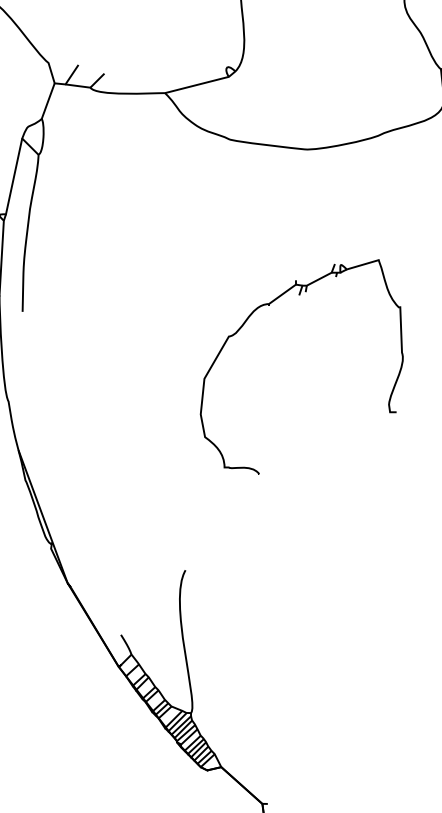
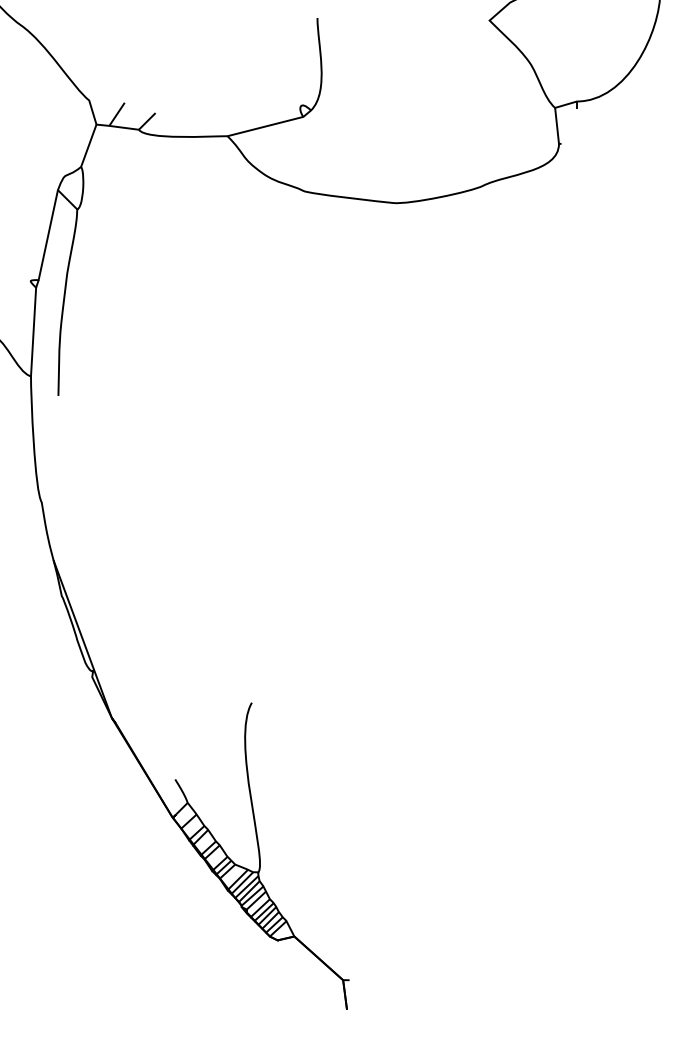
part: (269, 305) -> (351, 388), removed

